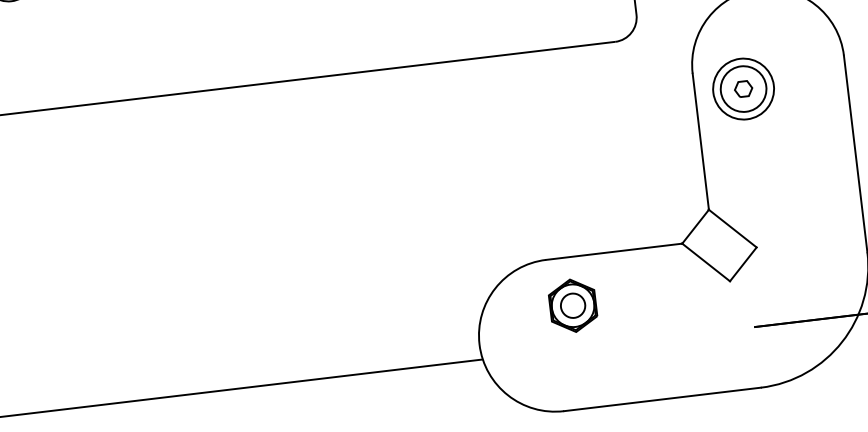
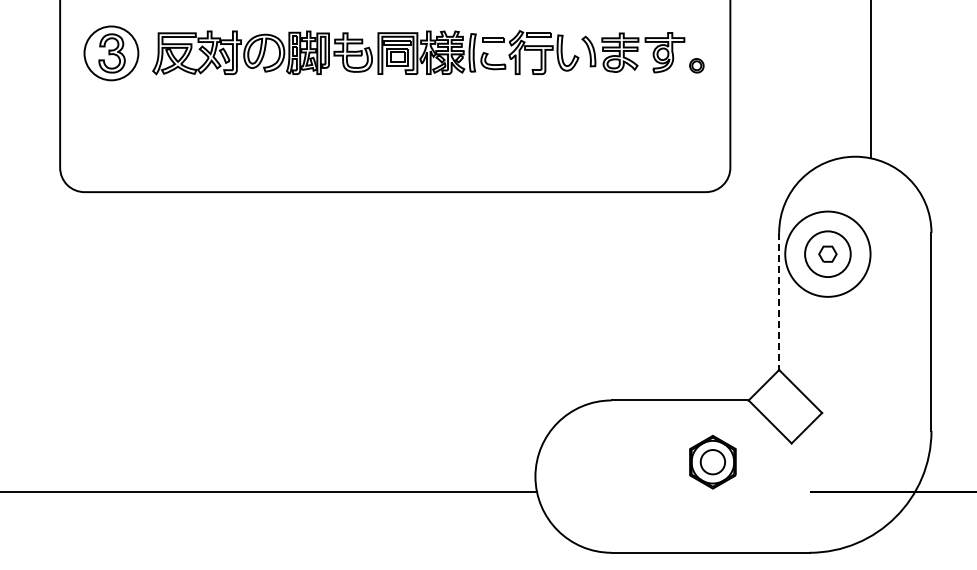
circle: (743, 88) -> (827, 253), size x1.4
line: (701, 141) -> (779, 301), solid -> dashed
part: (572, 306) -> (712, 462), moved

